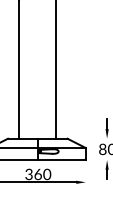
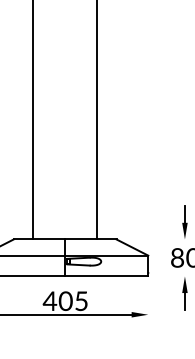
text: (37, 174) -> (64, 301), 360 -> 405

